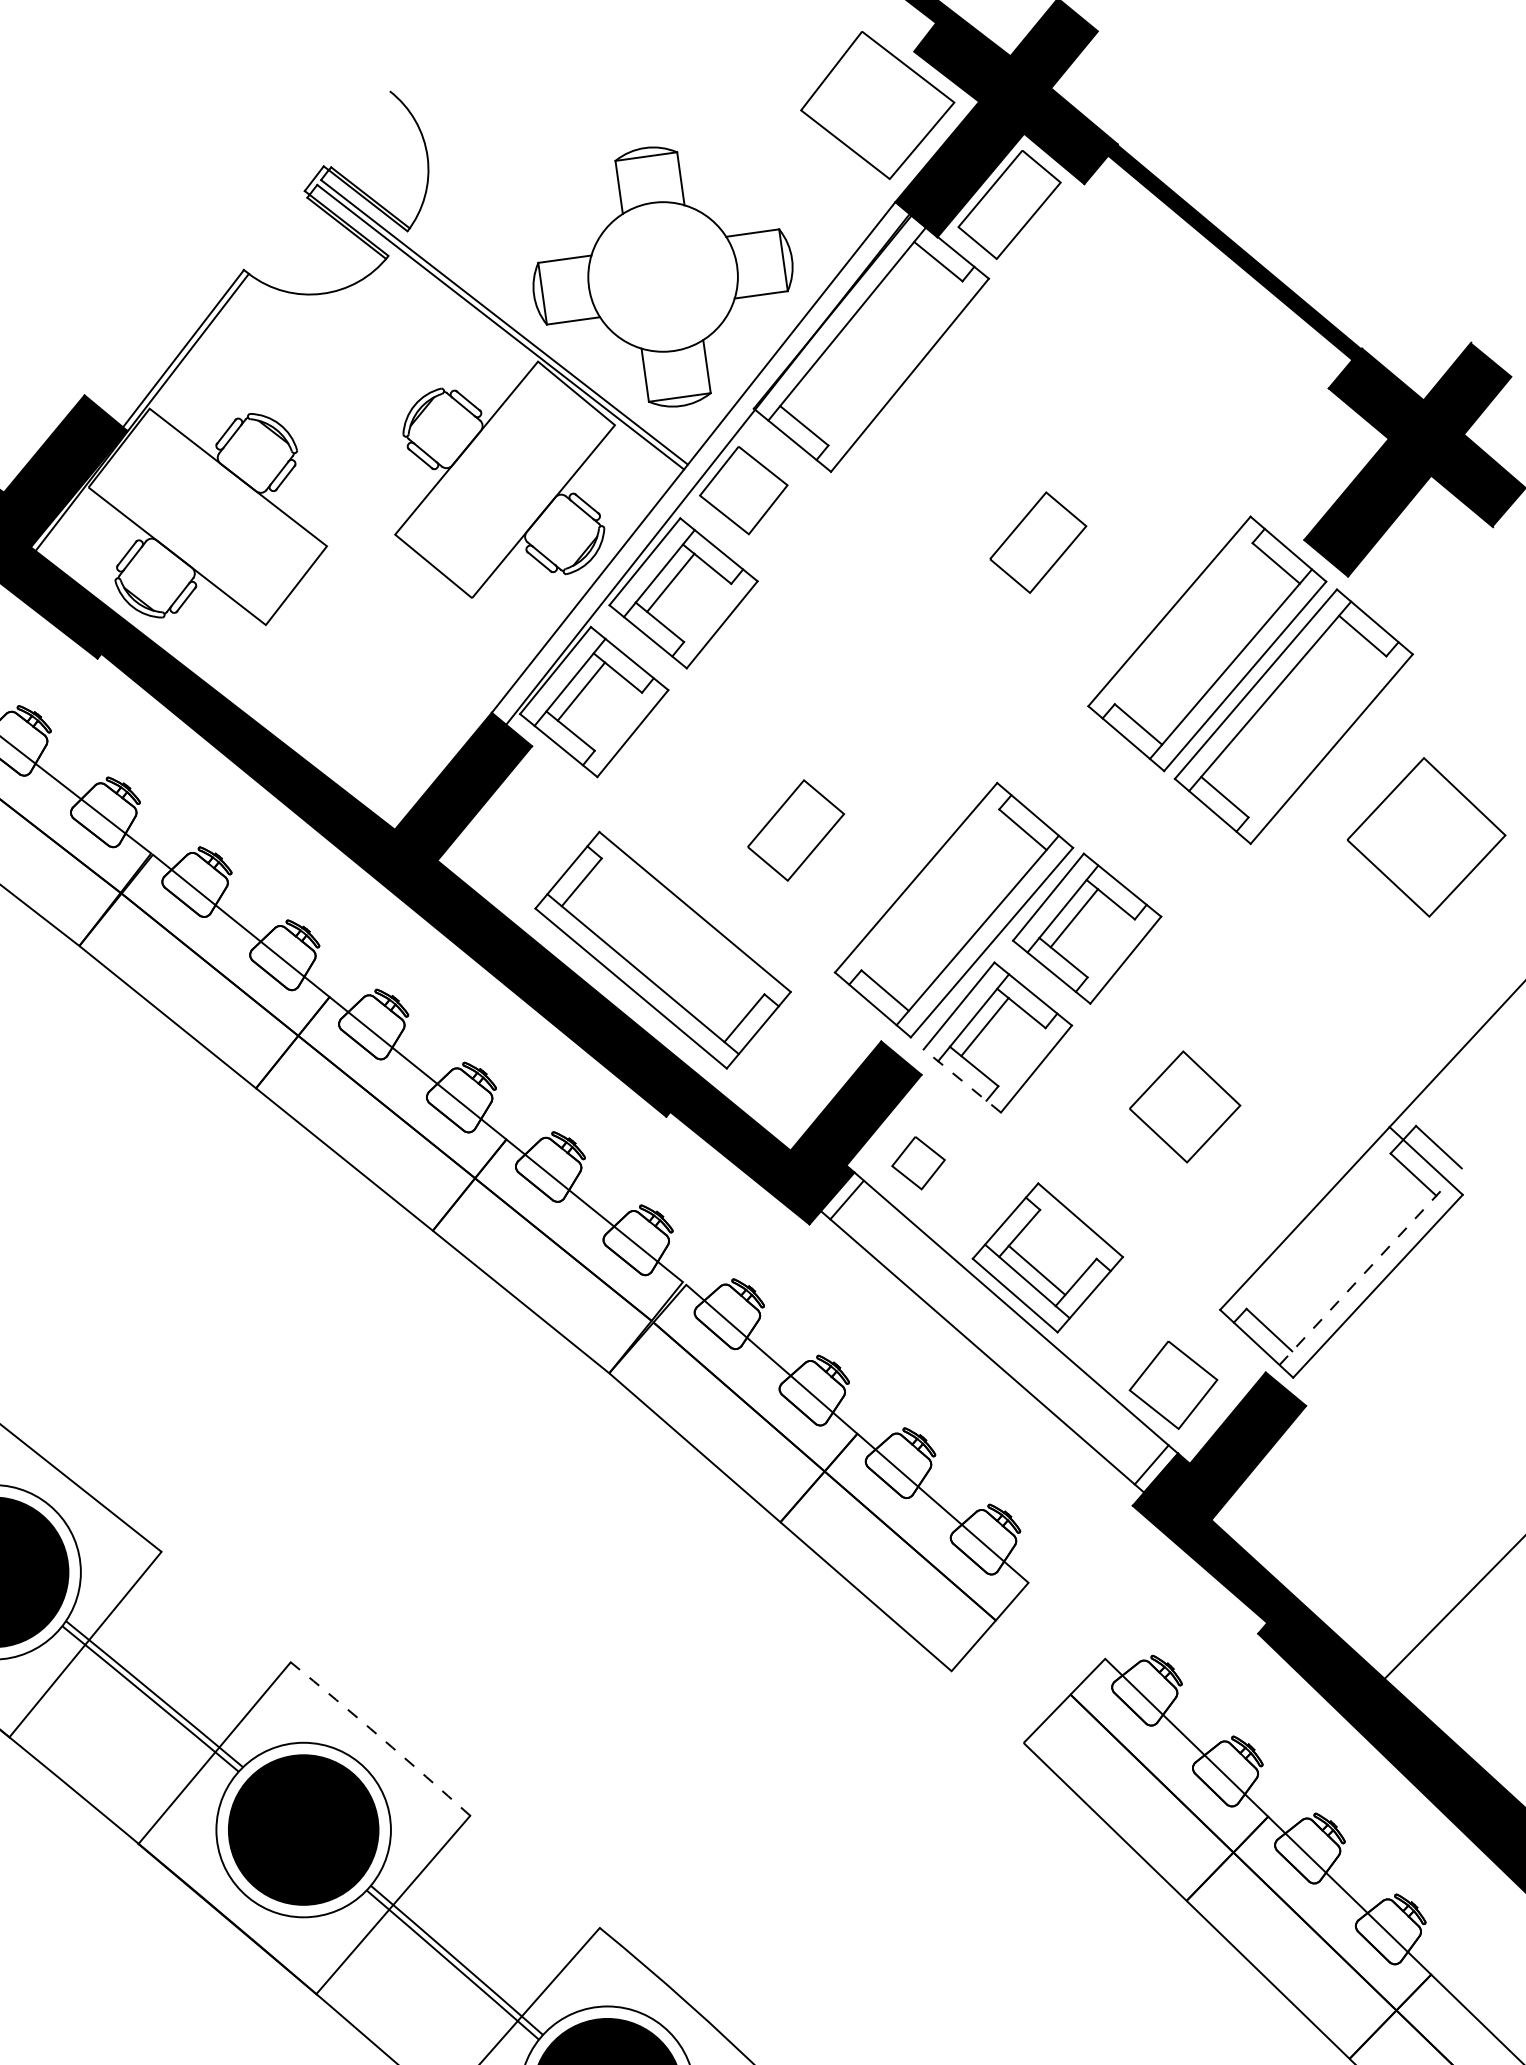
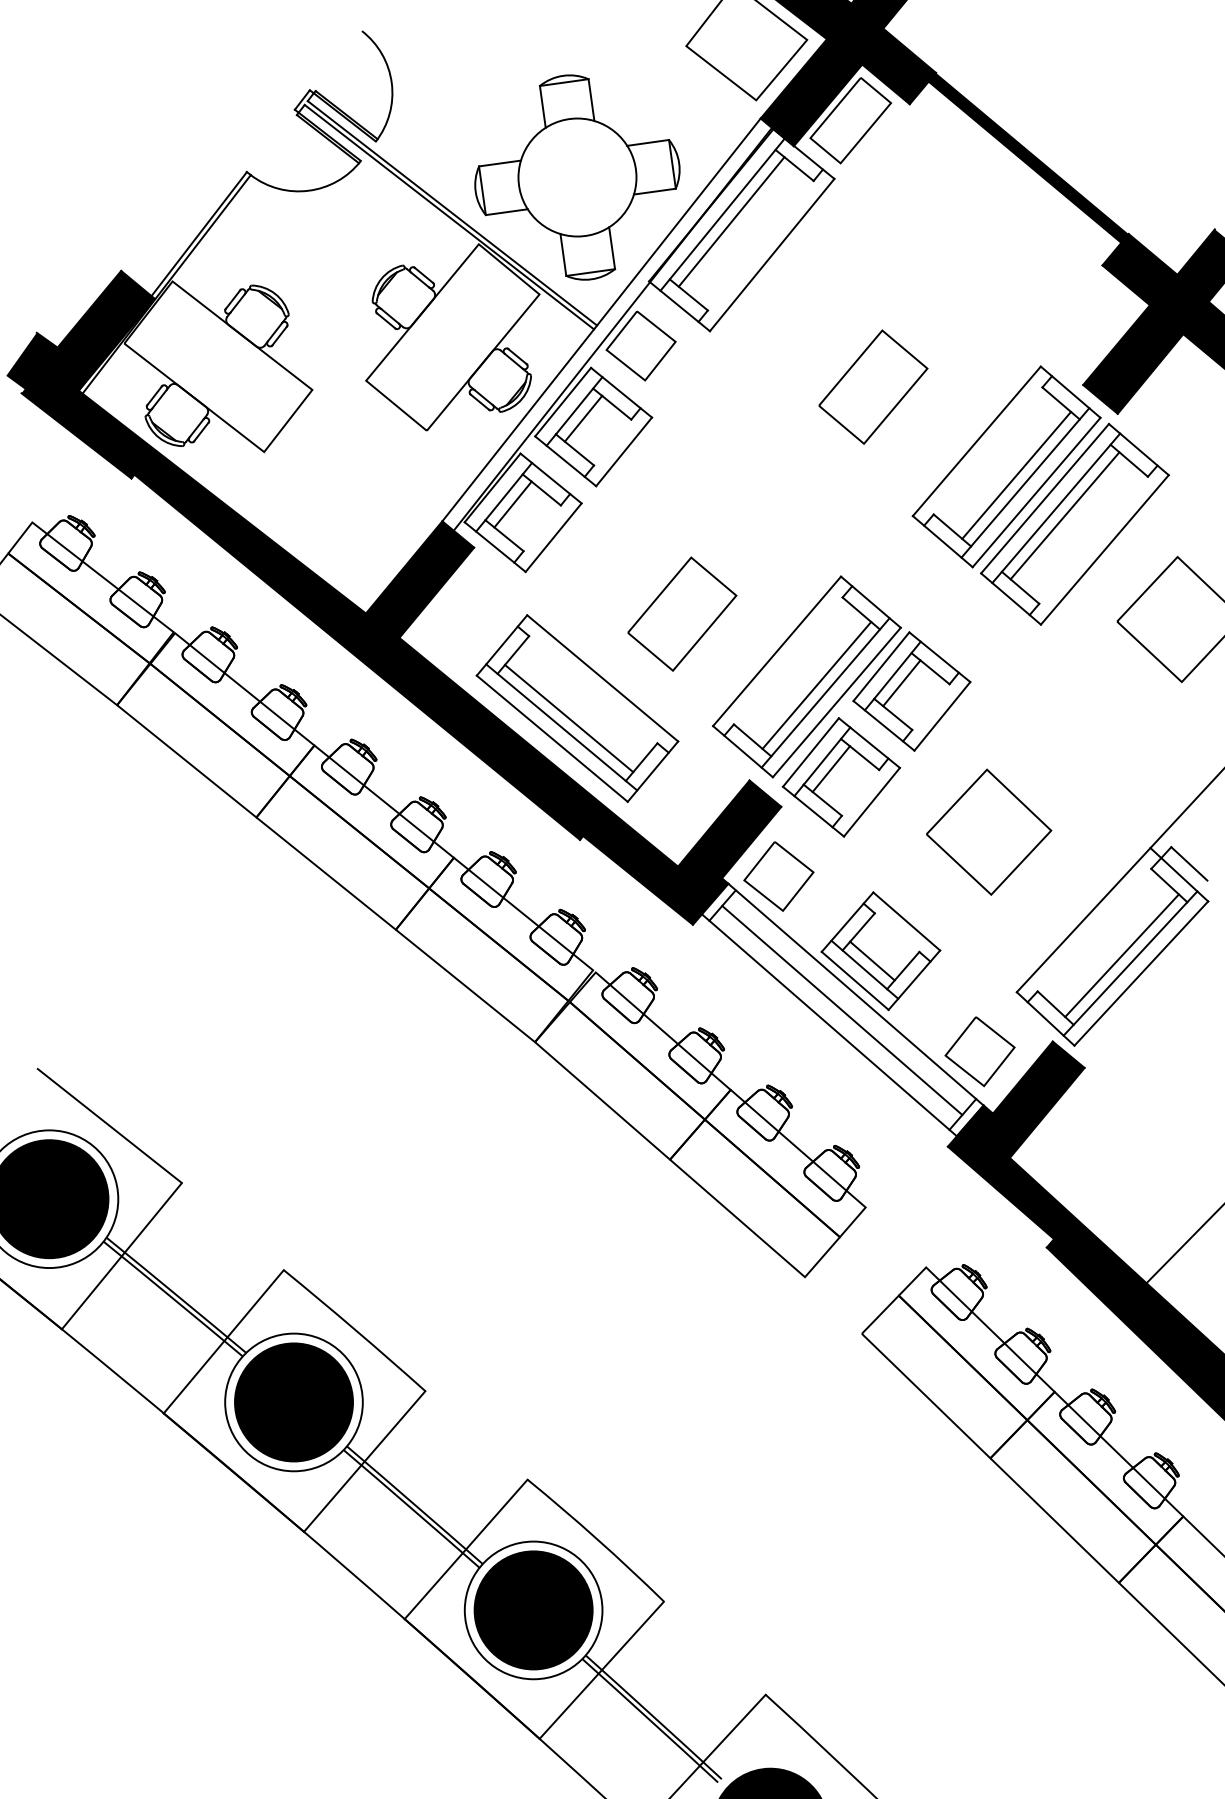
line: (858, 332) -> (731, 221), added
part: (1038, 541) -> (873, 386), size x1.43
line: (1219, 653) -> (1016, 474), added
line: (1280, 705) -> (1064, 515), added
part: (796, 829) -> (682, 613), size x1.43
line: (966, 921) -> (816, 685), added
line: (652, 962) -> (569, 718), added
line: (962, 1080) -> (813, 811), dashed -> solid
part: (1185, 1106) -> (989, 831), size x1.43
part: (917, 1163) -> (778, 876), size x1.67
line: (1352, 1263) -> (1121, 955), added
line: (1364, 1273) -> (1130, 963), dashed -> solid
line: (999, 1333) -> (842, 1010), added
arc: (381, 1737) -> (355, 1329), dashed -> solid

